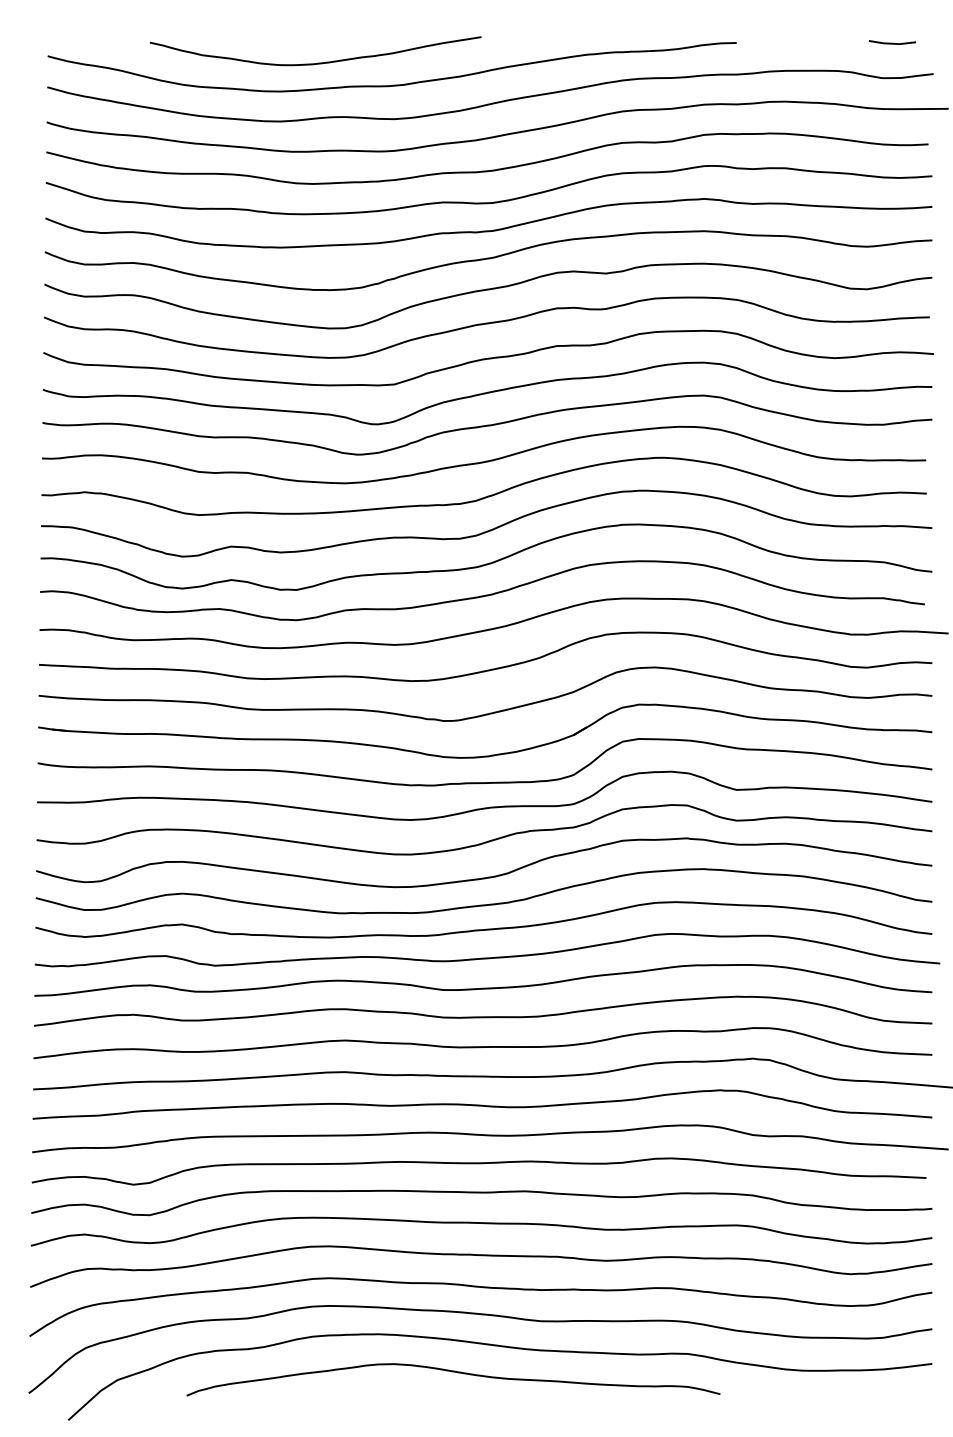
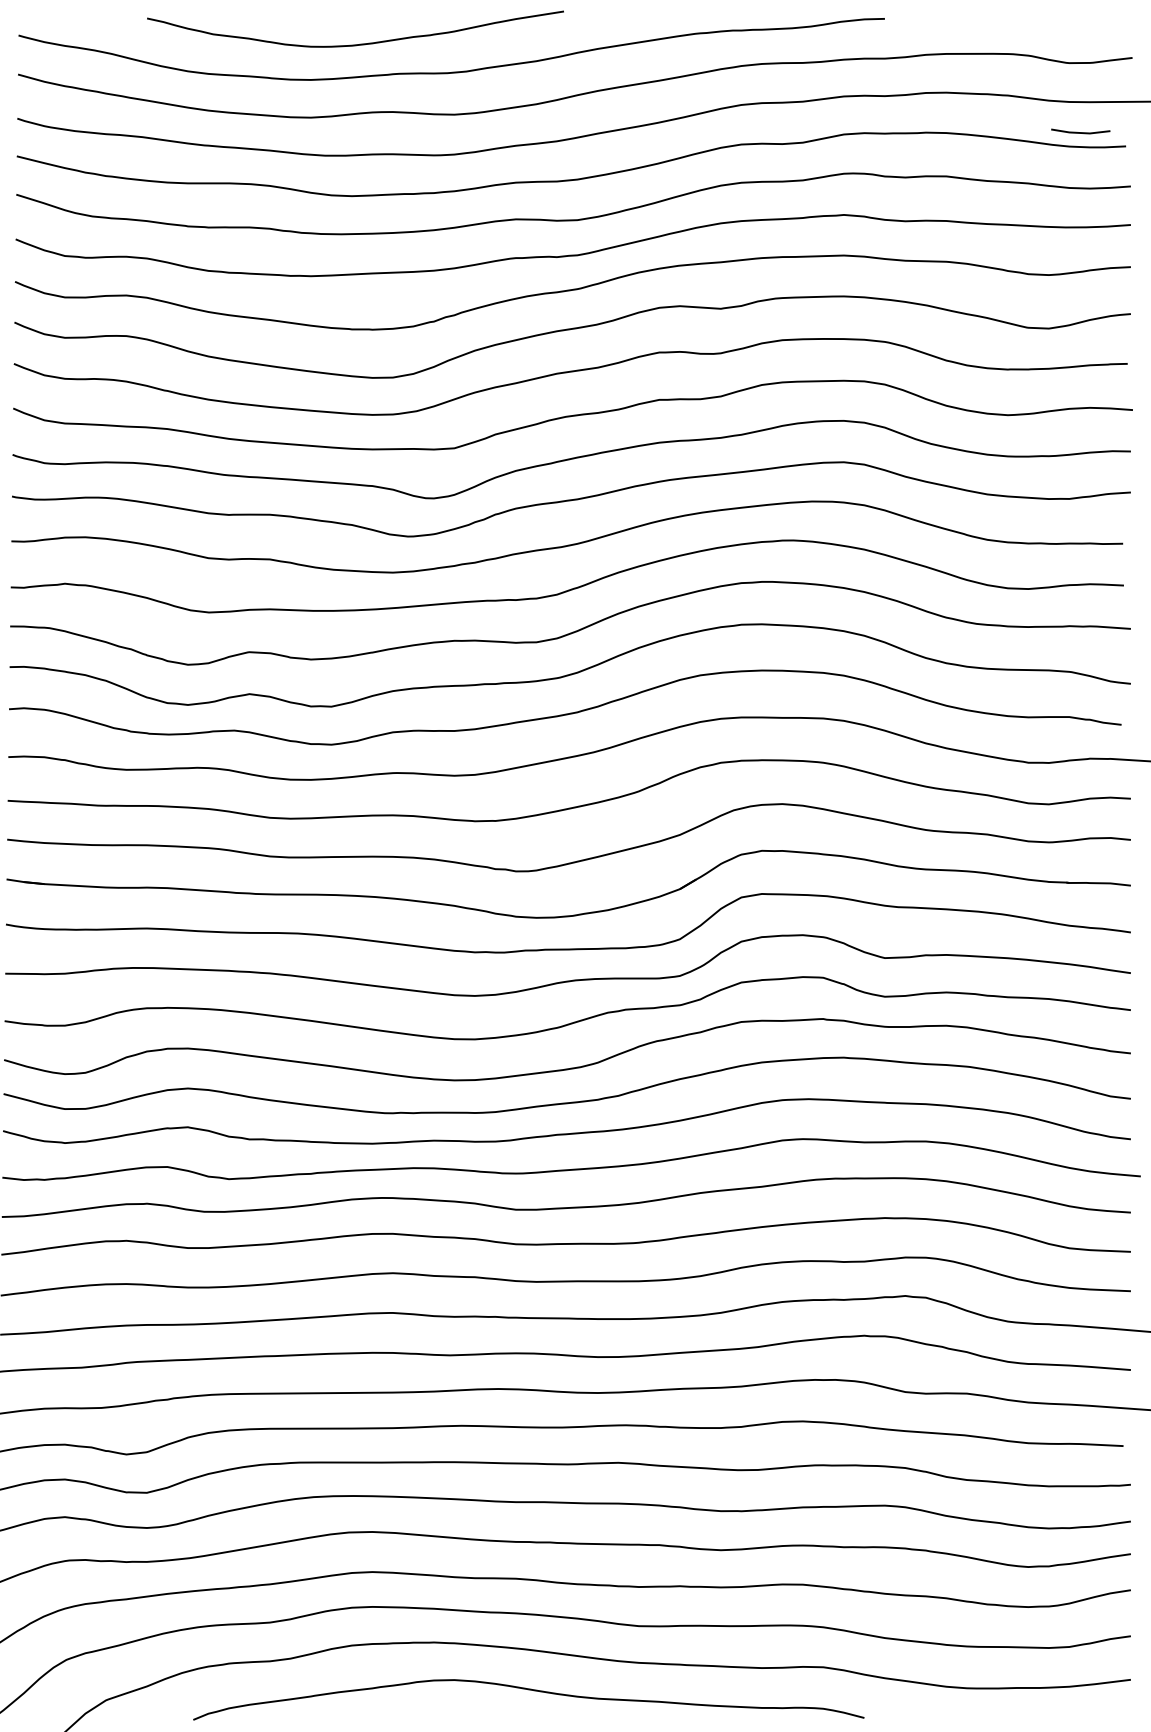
line: (891, 42) -> (1079, 131), moved

